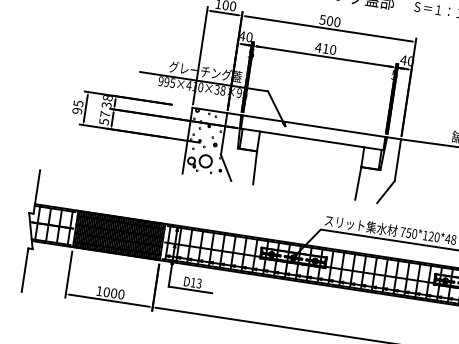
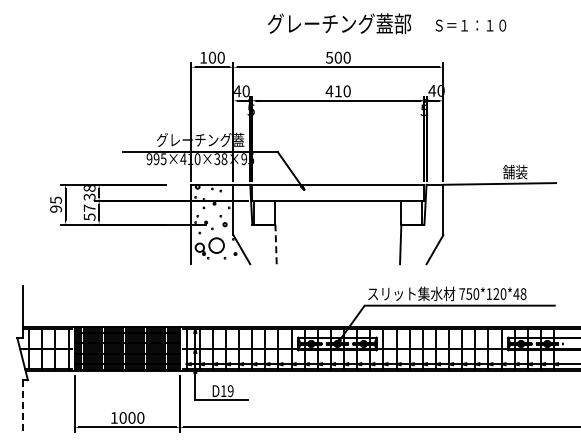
line: (255, 167) -> (276, 244), solid -> dashed
line: (24, 270) -> (22, 406), solid -> dashed
text: (199, 283) -> (230, 390), D13 -> D19

